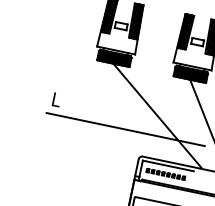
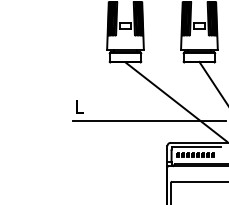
hatch: (114, 58) -> (125, 57), removed
hatch: (190, 74) -> (199, 57), removed

